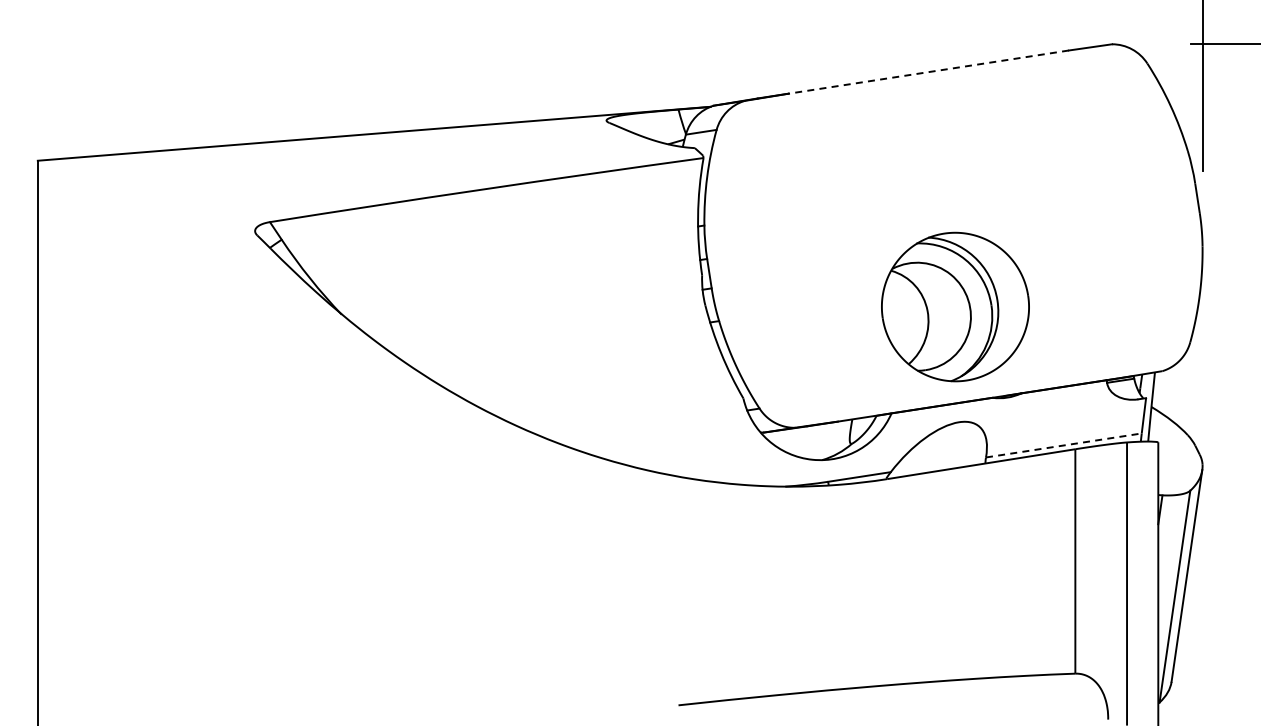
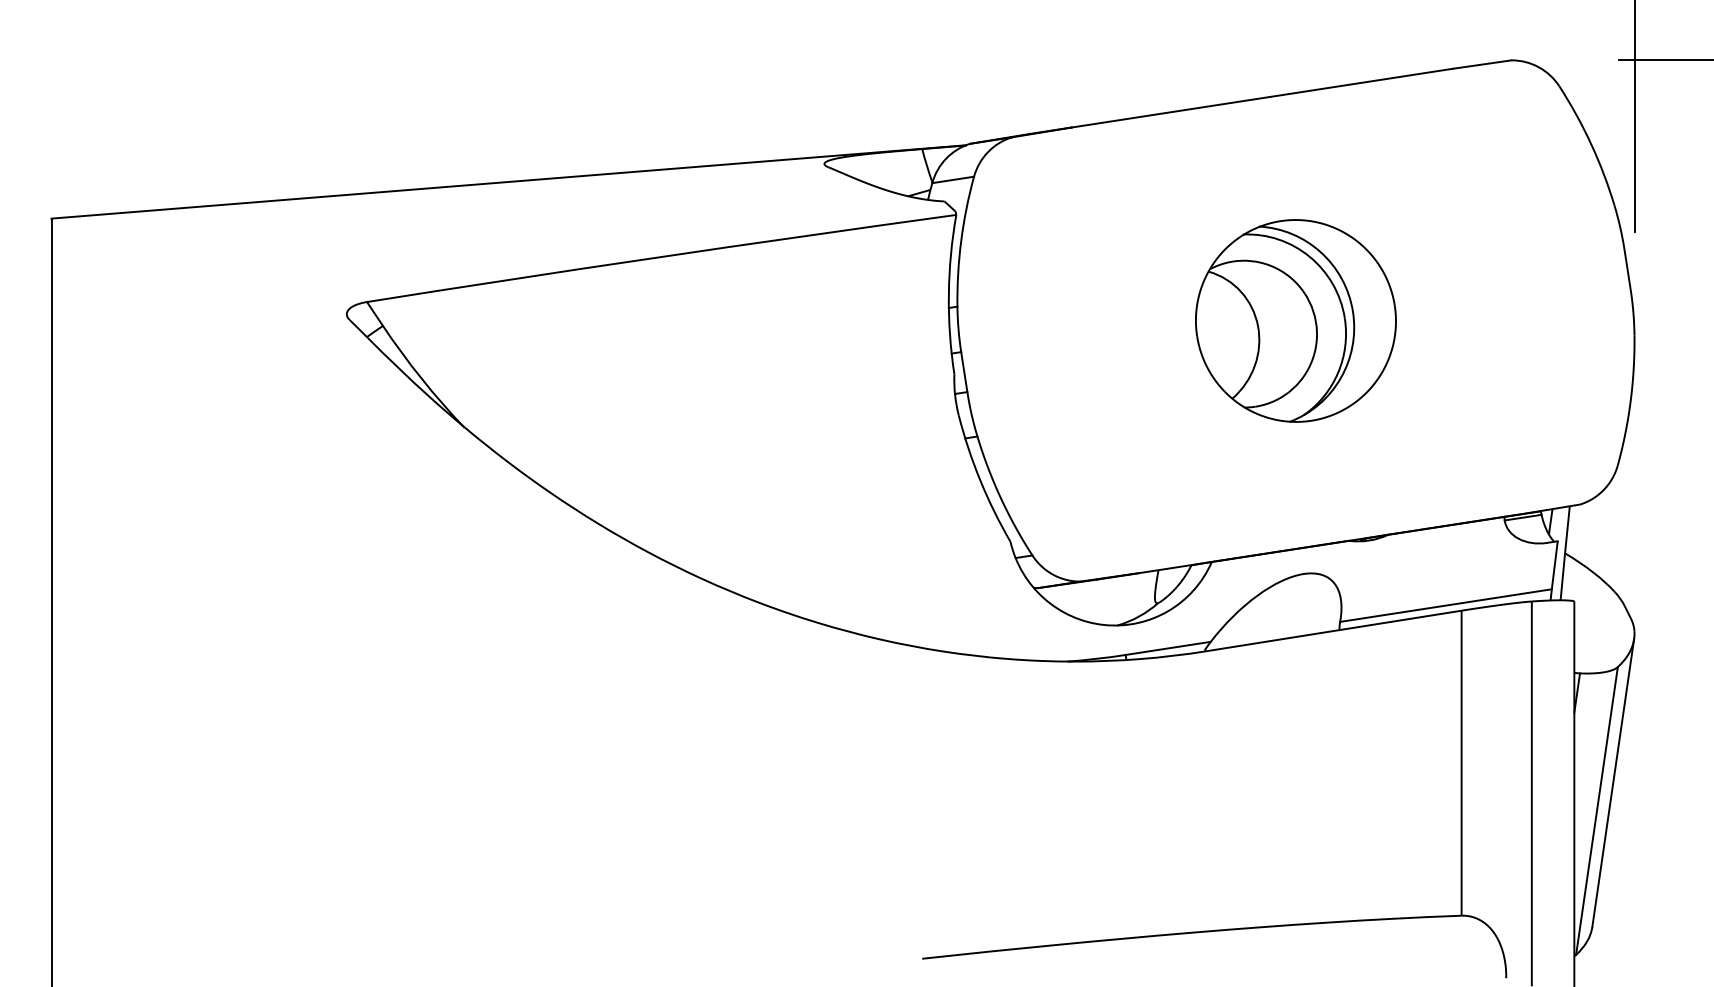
line: (928, 72) -> (1262, 98), dashed -> solid
part: (955, 306) -> (1295, 320), moved
line: (1063, 445) -> (1445, 605), dashed -> solid

